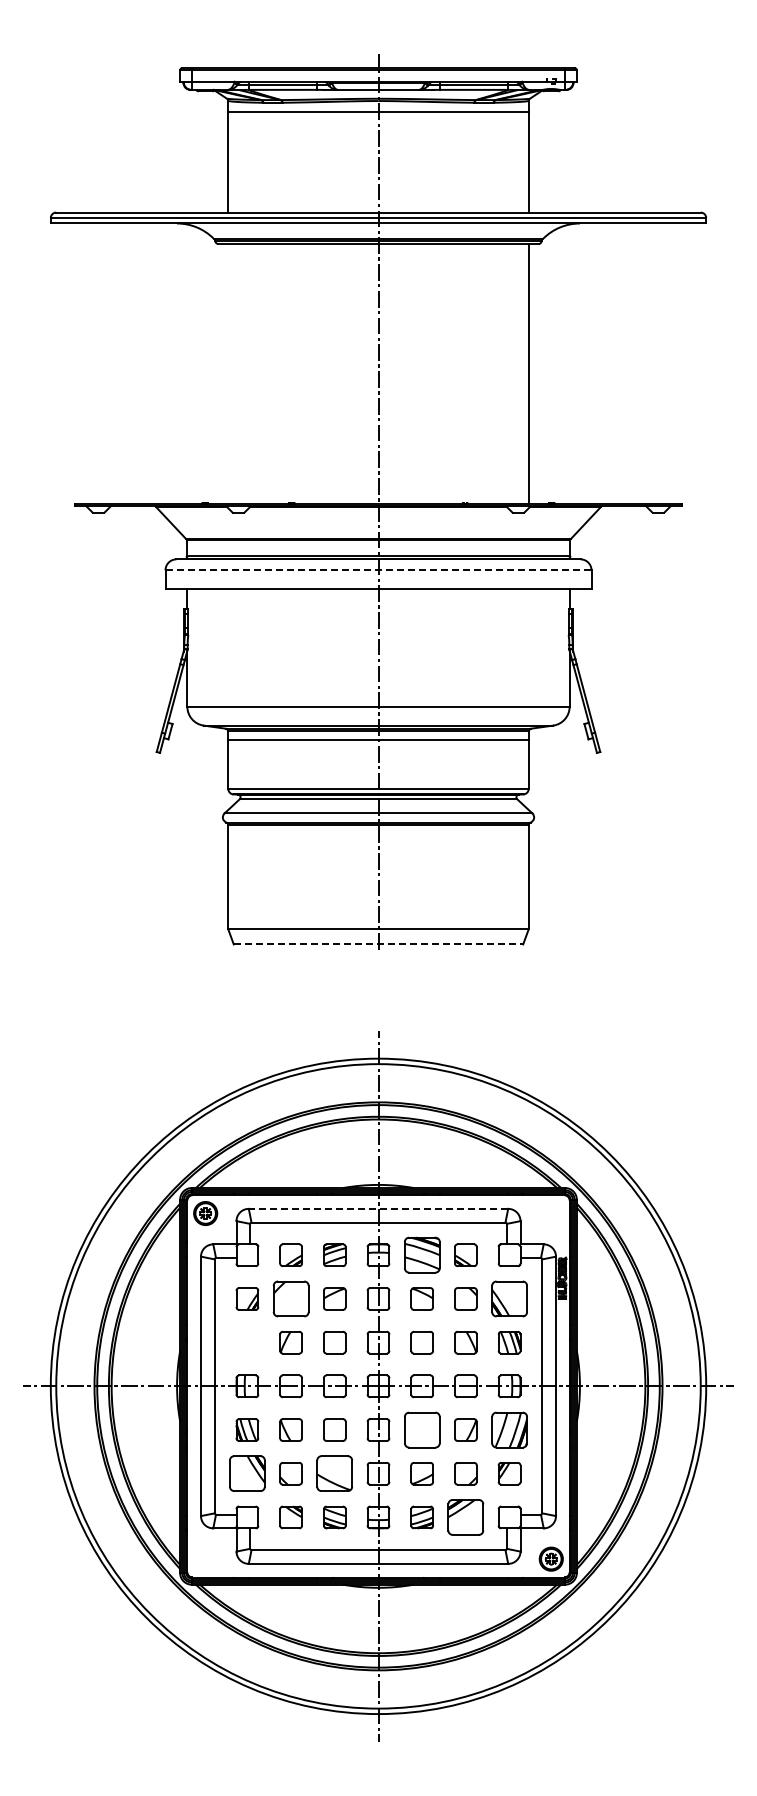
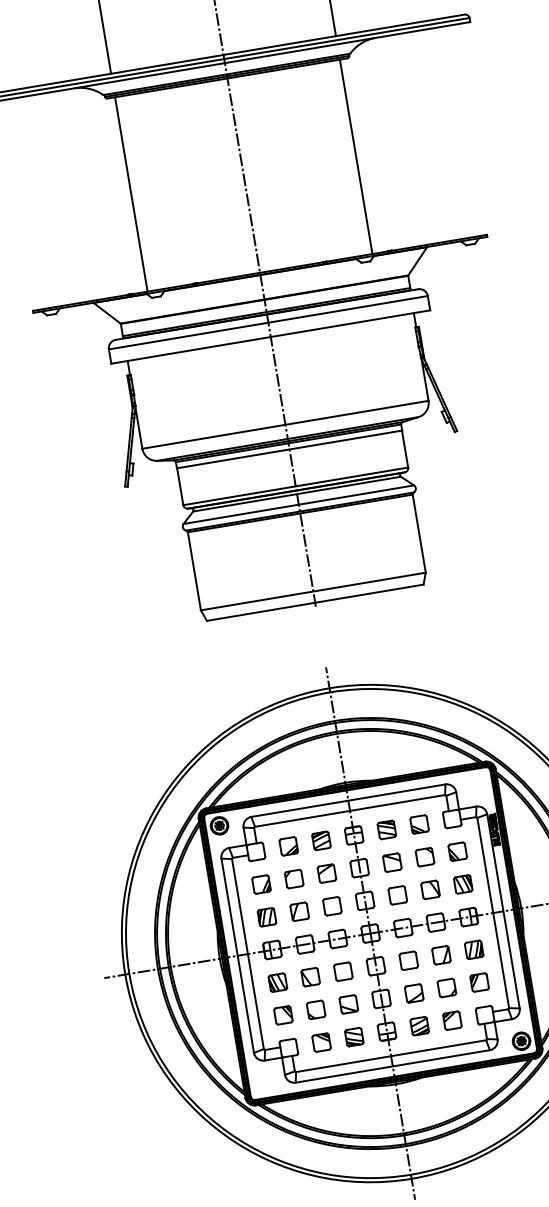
line: (228, 373) -> (131, 194), added
line: (379, 570) -> (269, 322), dashed -> solid
line: (378, 944) -> (315, 602), dashed -> solid
line: (378, 1208) -> (348, 800), dashed -> solid
part: (421, 1255) -> (386, 830), size x0.62
part: (290, 1298) -> (293, 878), size x0.62
part: (509, 1298) -> (457, 851), size x0.62
part: (247, 1342) -> (267, 917), added
part: (421, 1429) -> (408, 960), size x0.62
part: (509, 1429) -> (474, 949), size x0.62
part: (247, 1473) -> (283, 1015), size x0.62
part: (334, 1473) -> (348, 1004), size x0.62
part: (465, 1517) -> (452, 1020), size x0.62

